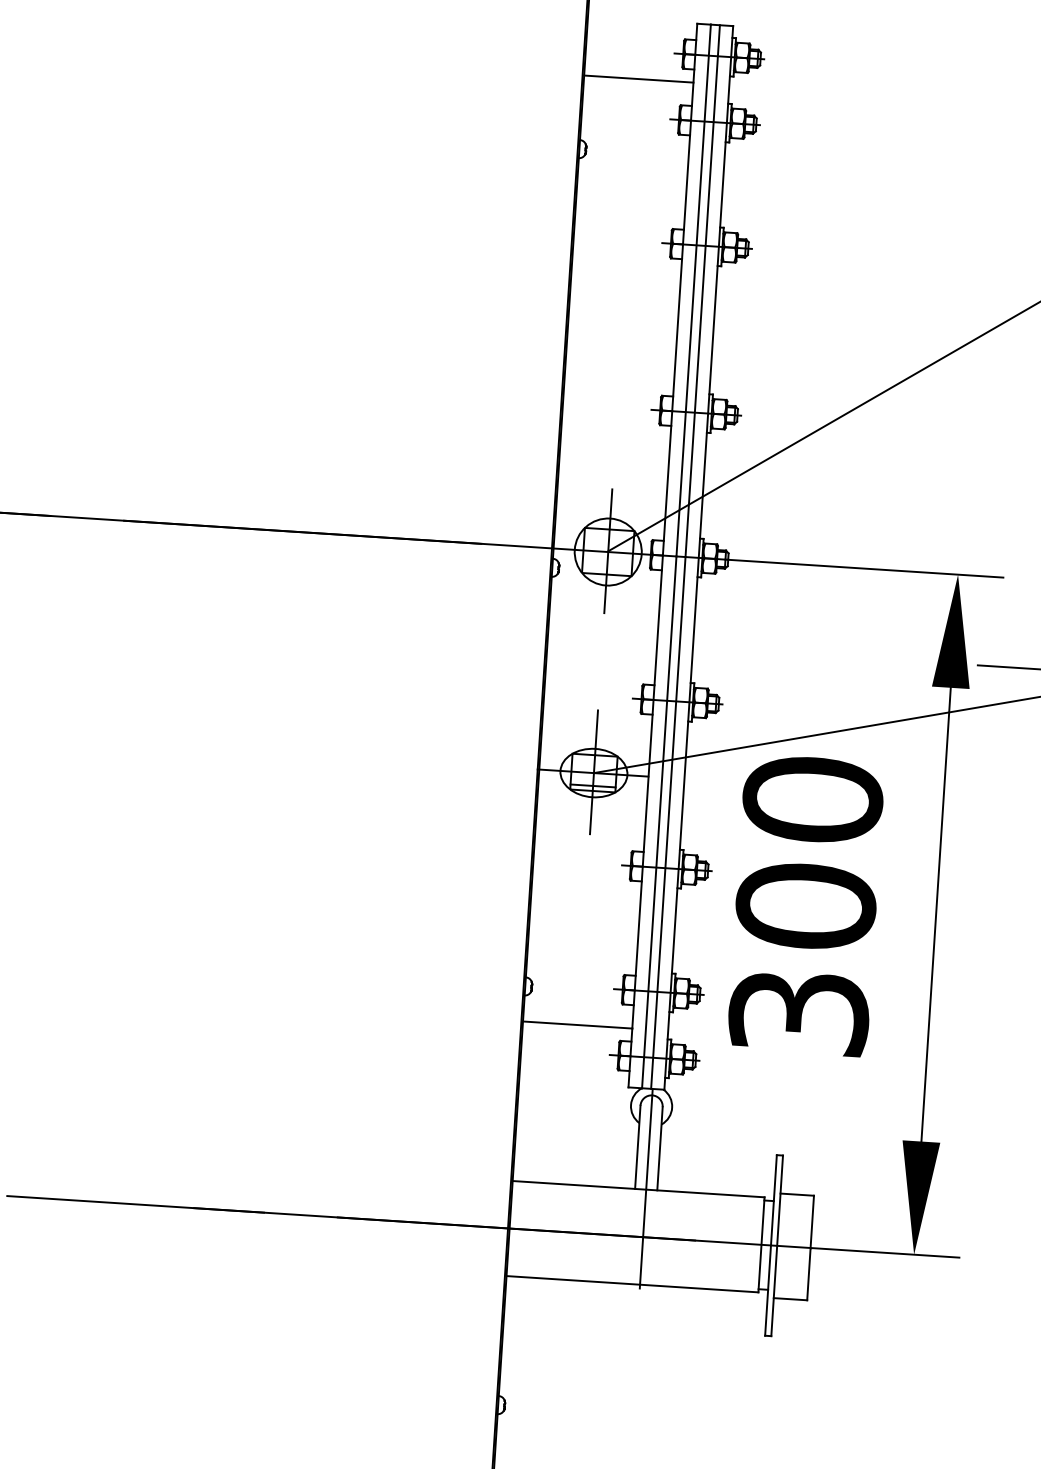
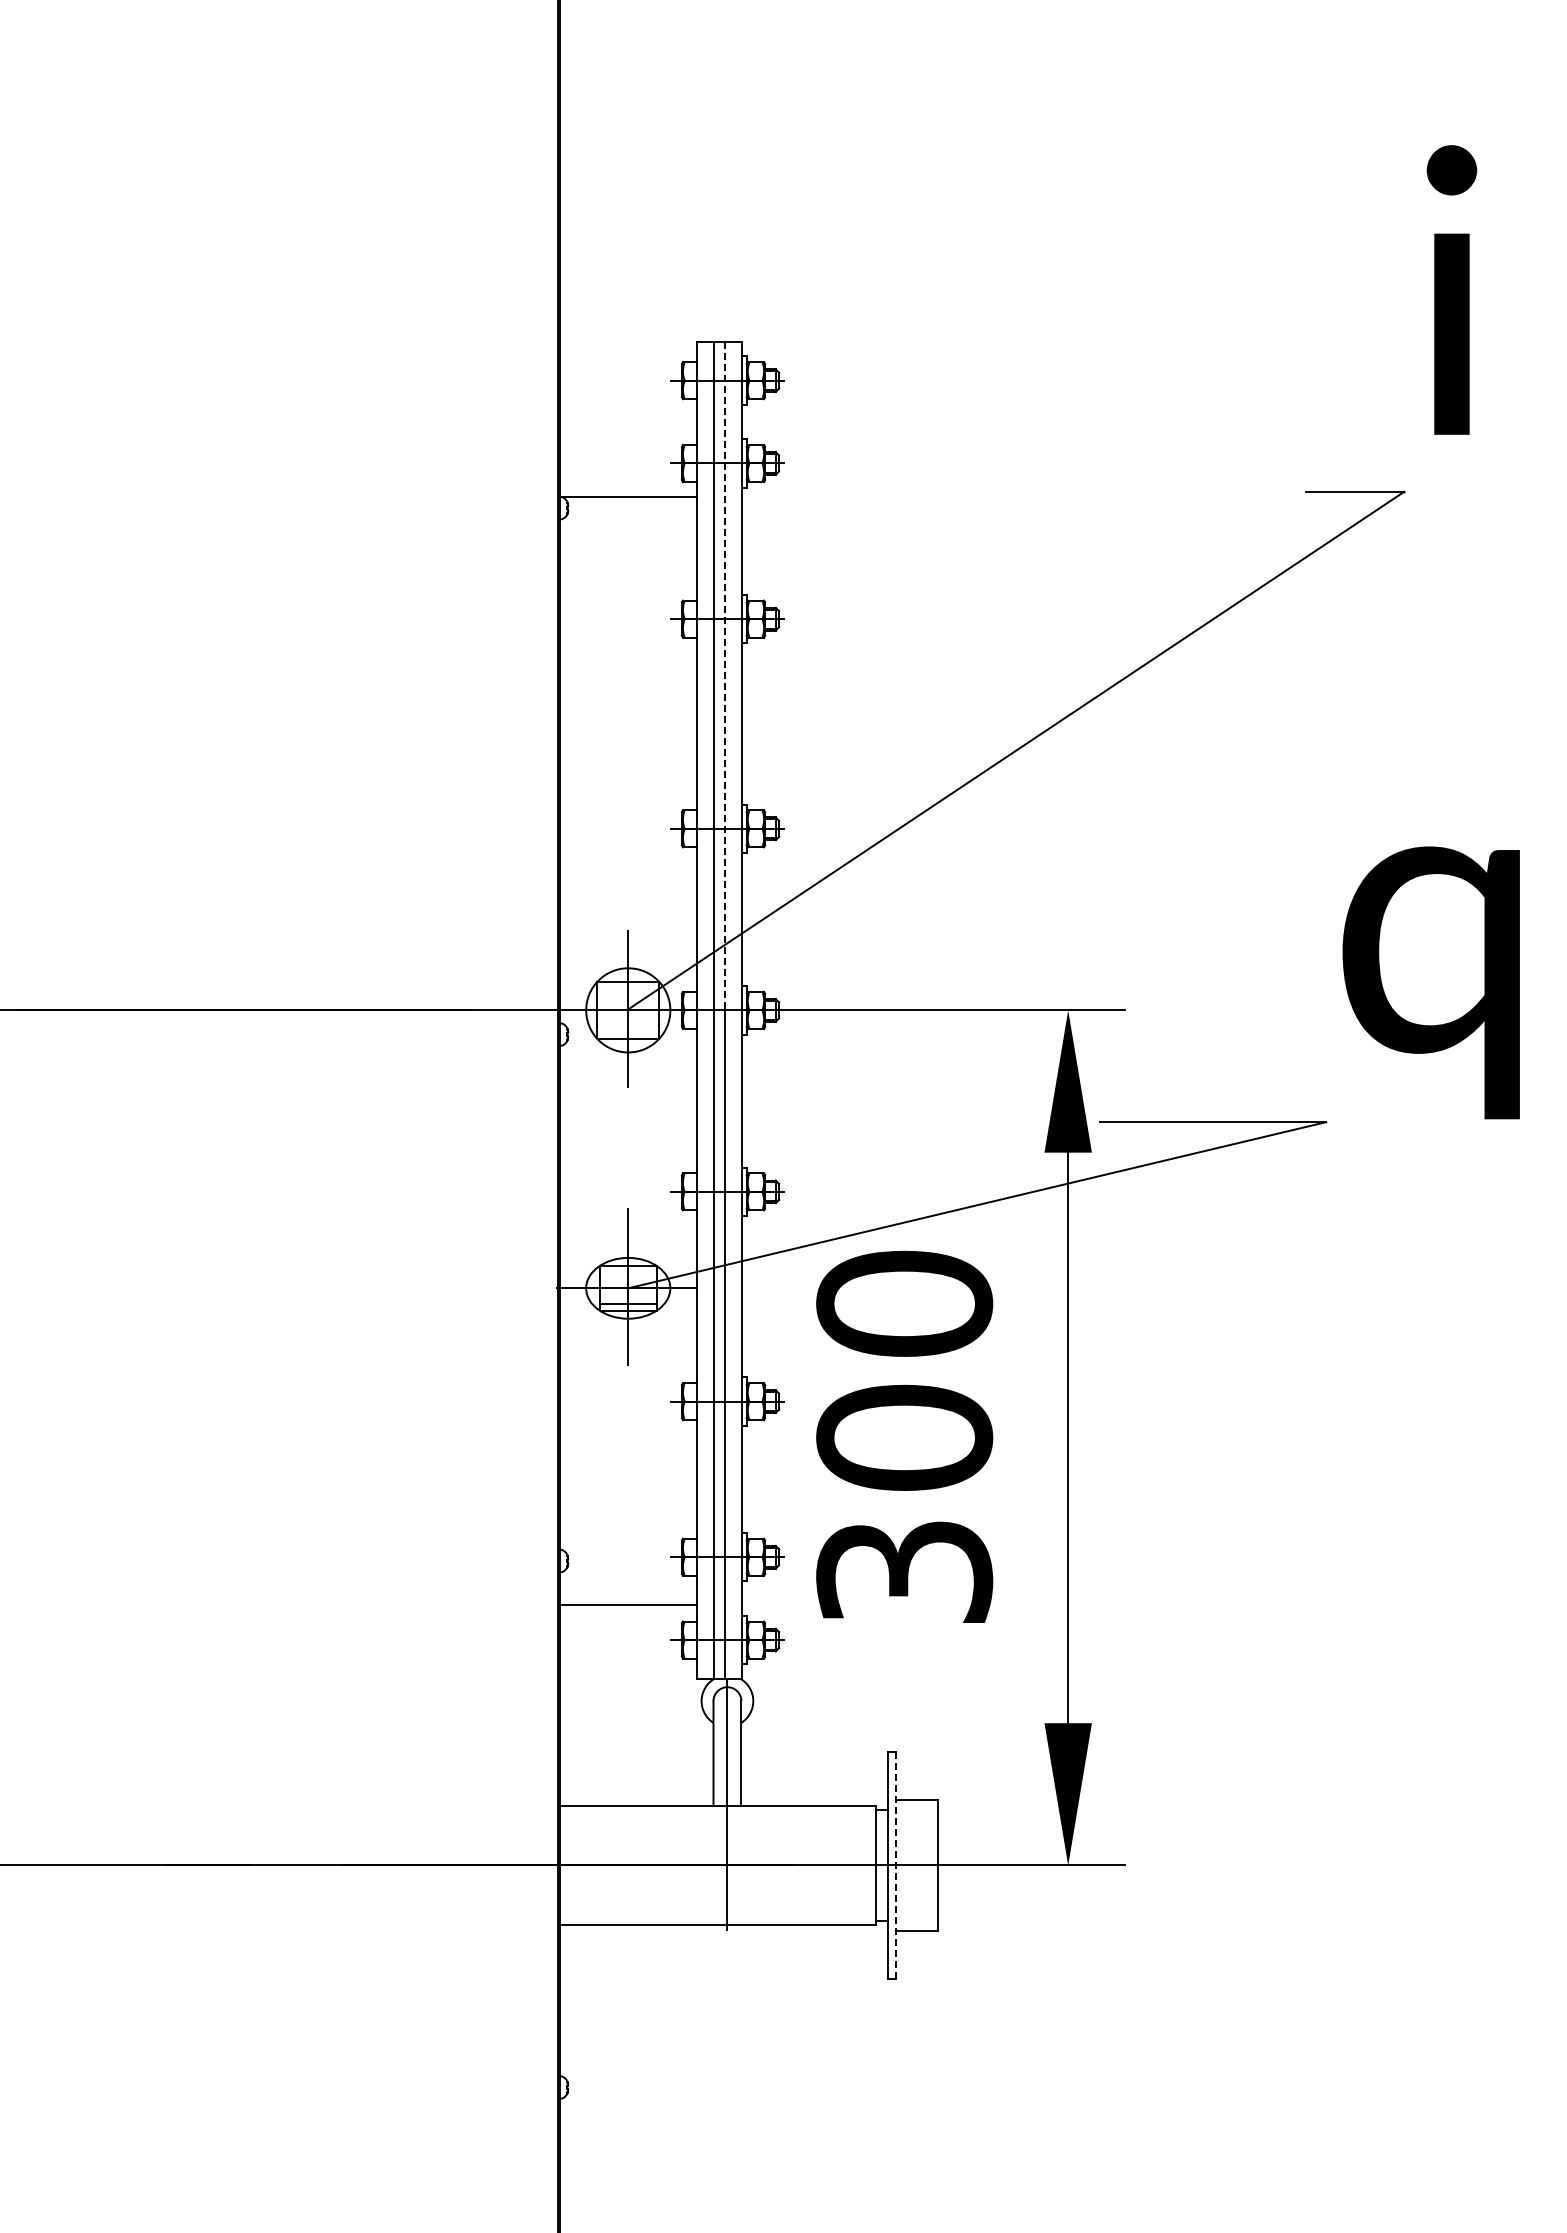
line: (639, 79) -> (628, 496), moved
line: (702, 291) -> (725, 676), solid -> dashed
line: (776, 1245) -> (895, 1865), solid -> dashed

